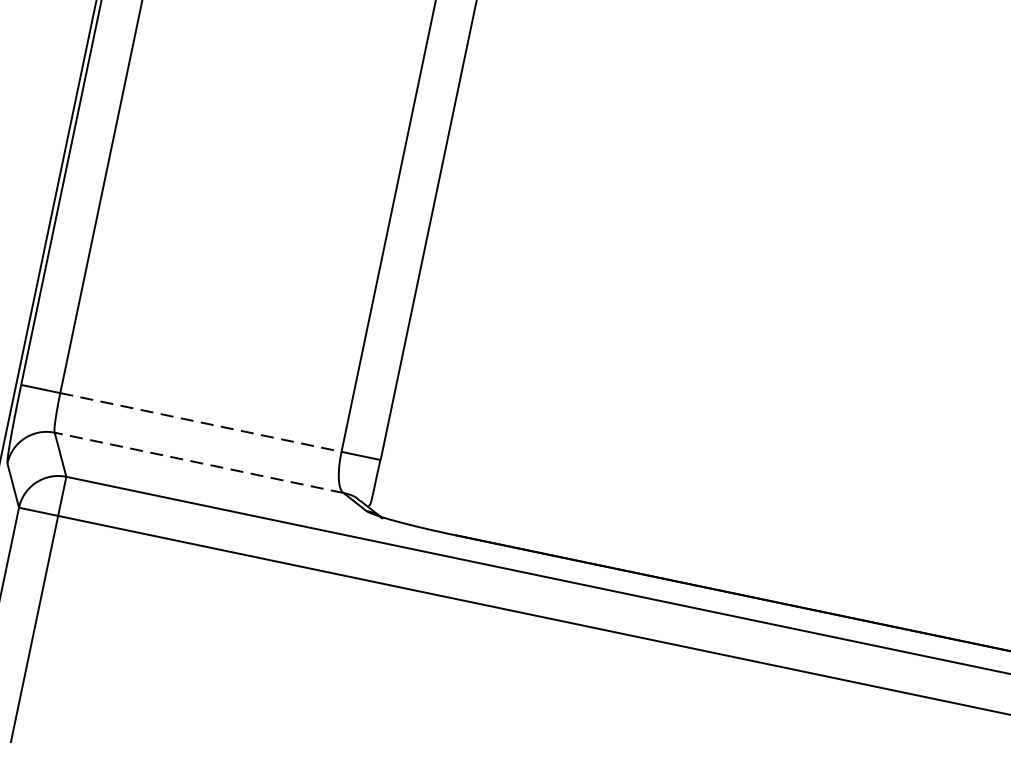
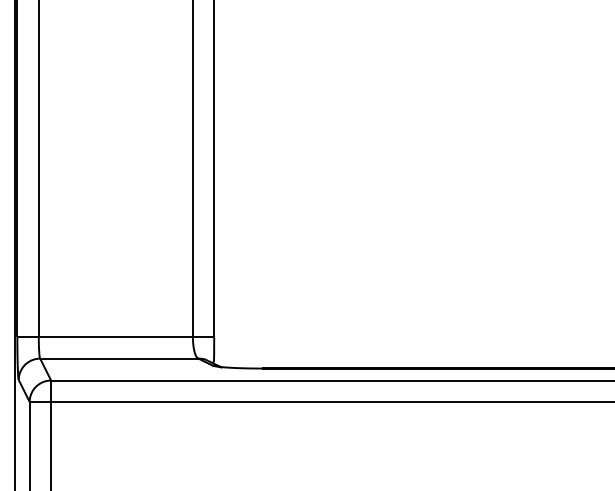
line: (201, 423) -> (116, 337), dashed -> solid
line: (197, 462) -> (118, 358), dashed -> solid

